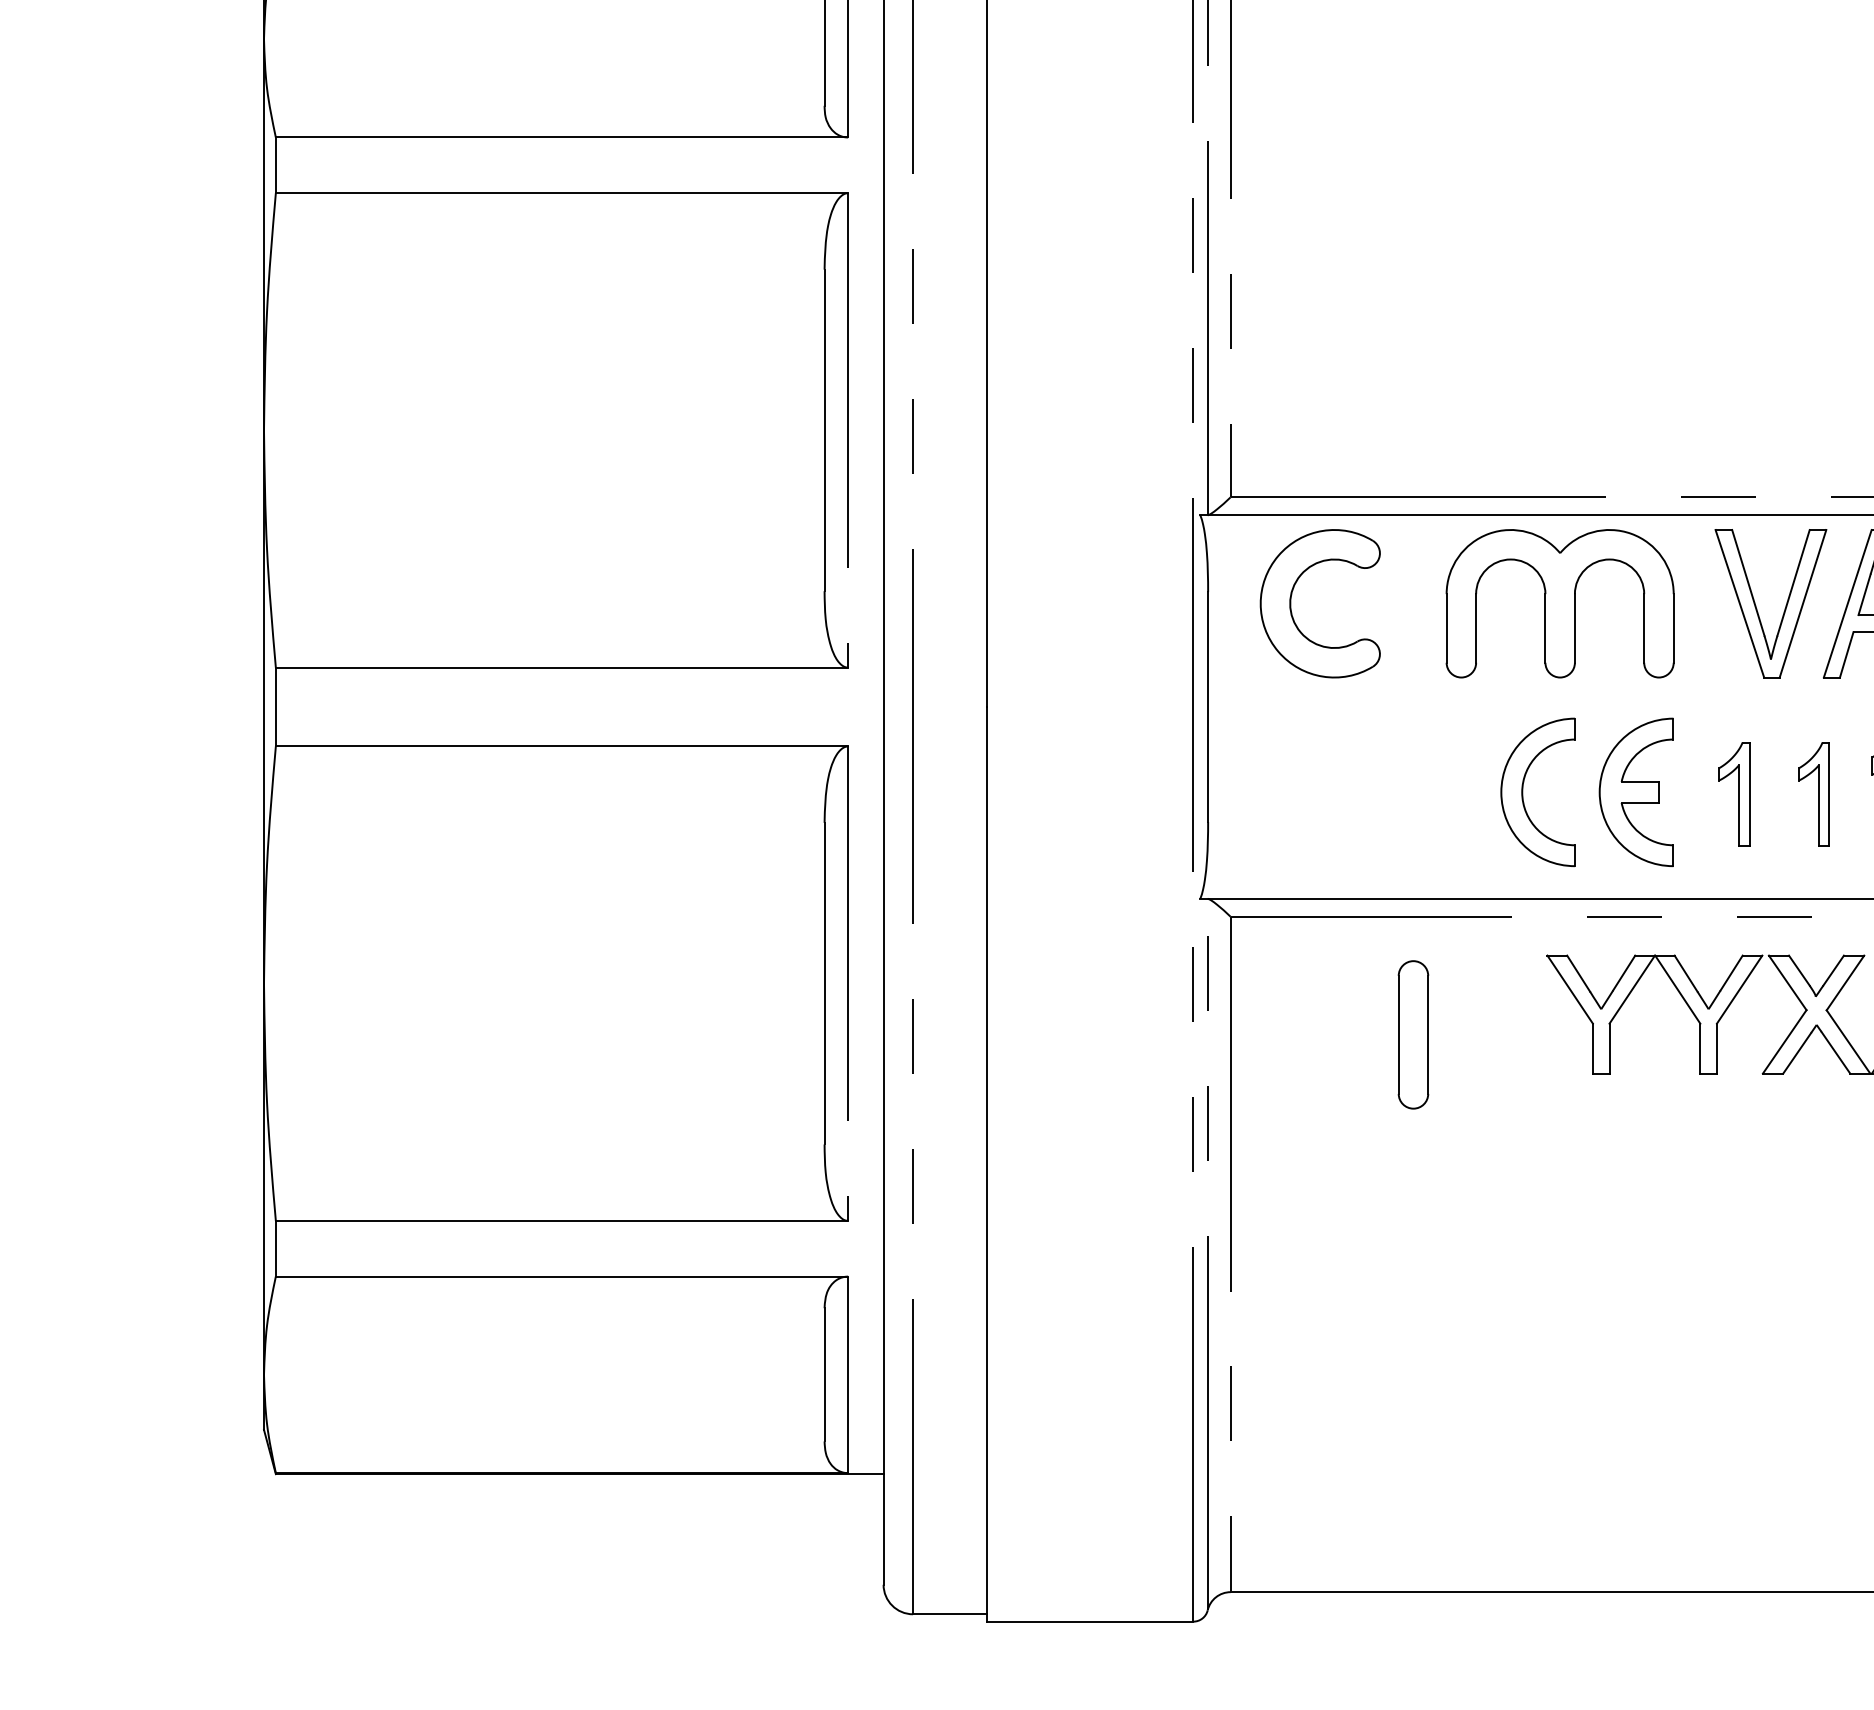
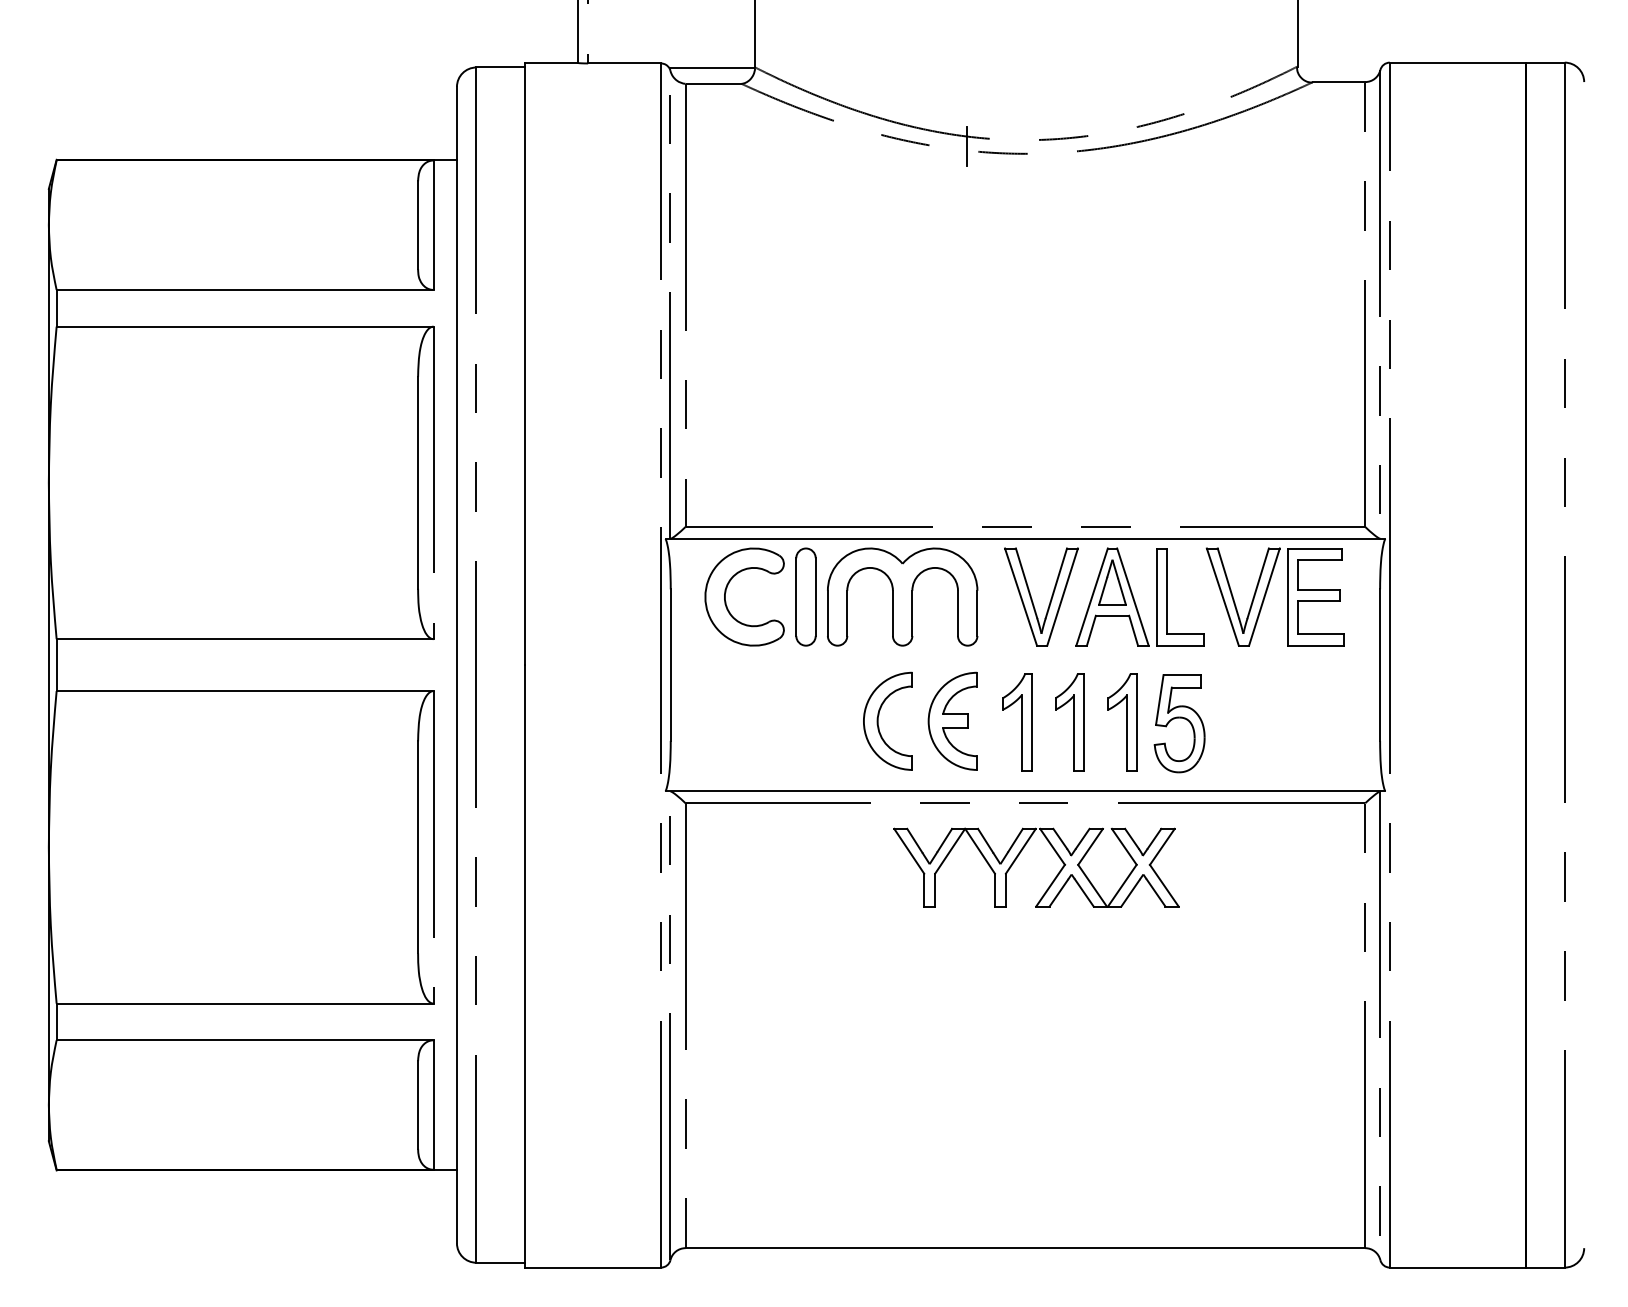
part: (1734, 794) -> (1017, 722), size x1.43
part: (1813, 794) -> (1069, 722), size x1.43
part: (1412, 1033) -> (805, 596), moved

